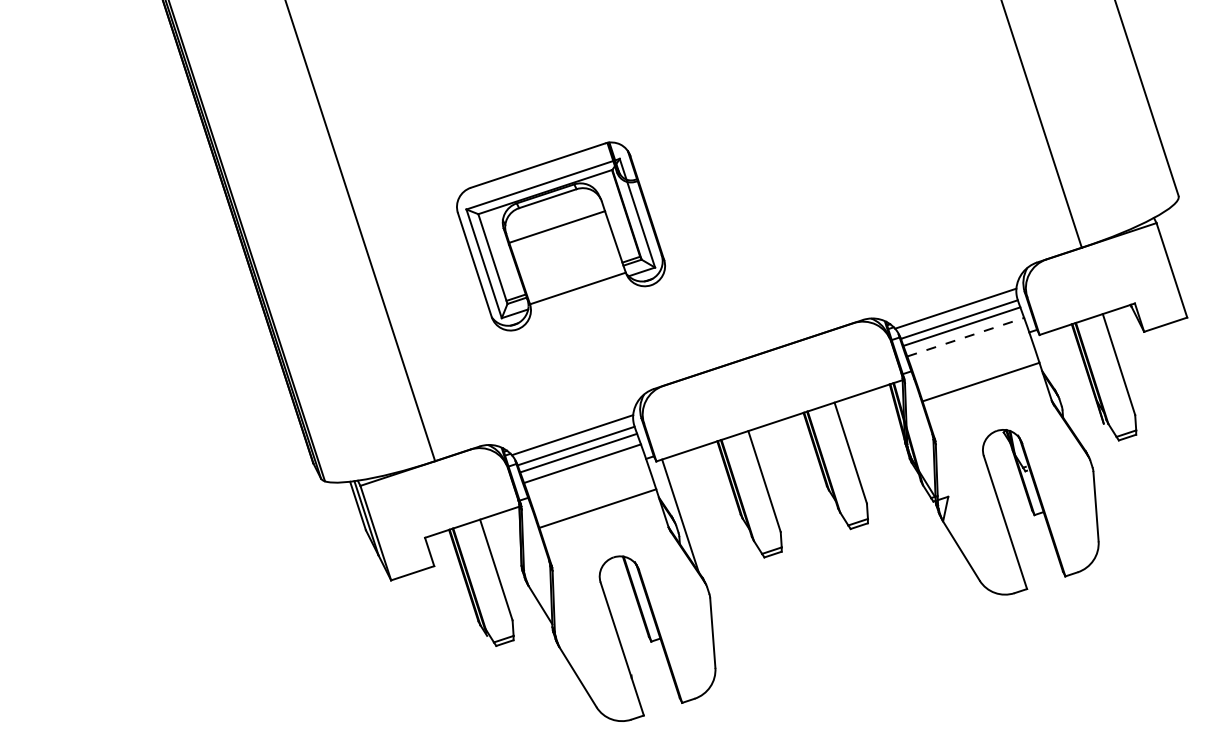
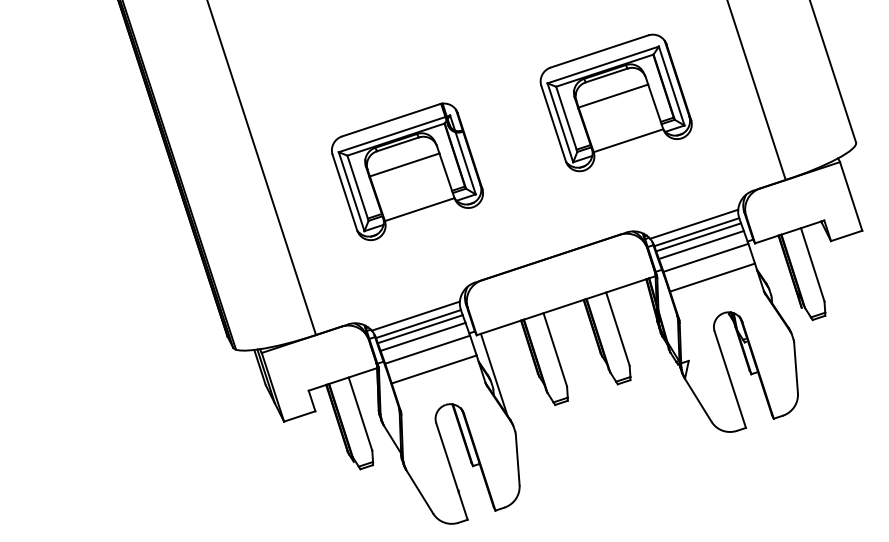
part: (847, 141) -> (615, 102), added
line: (965, 337) -> (701, 245), dashed -> solid
line: (971, 354) -> (705, 257), added
line: (588, 481) -> (427, 349), added

